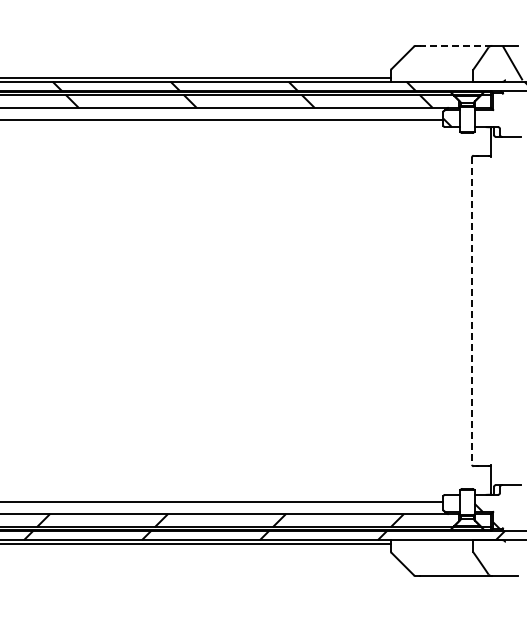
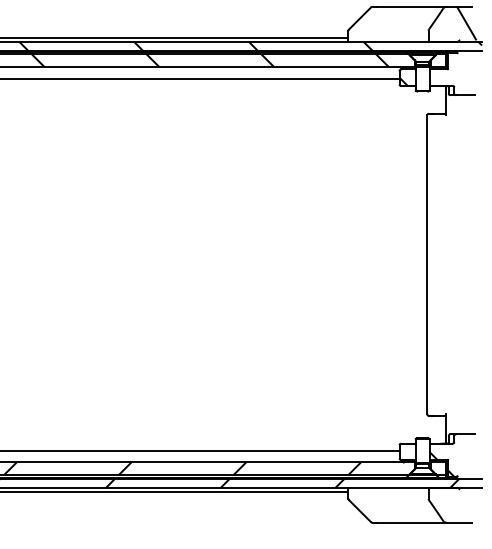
line: (456, 45) -> (412, 6), dashed -> solid
line: (472, 310) -> (427, 264), dashed -> solid

